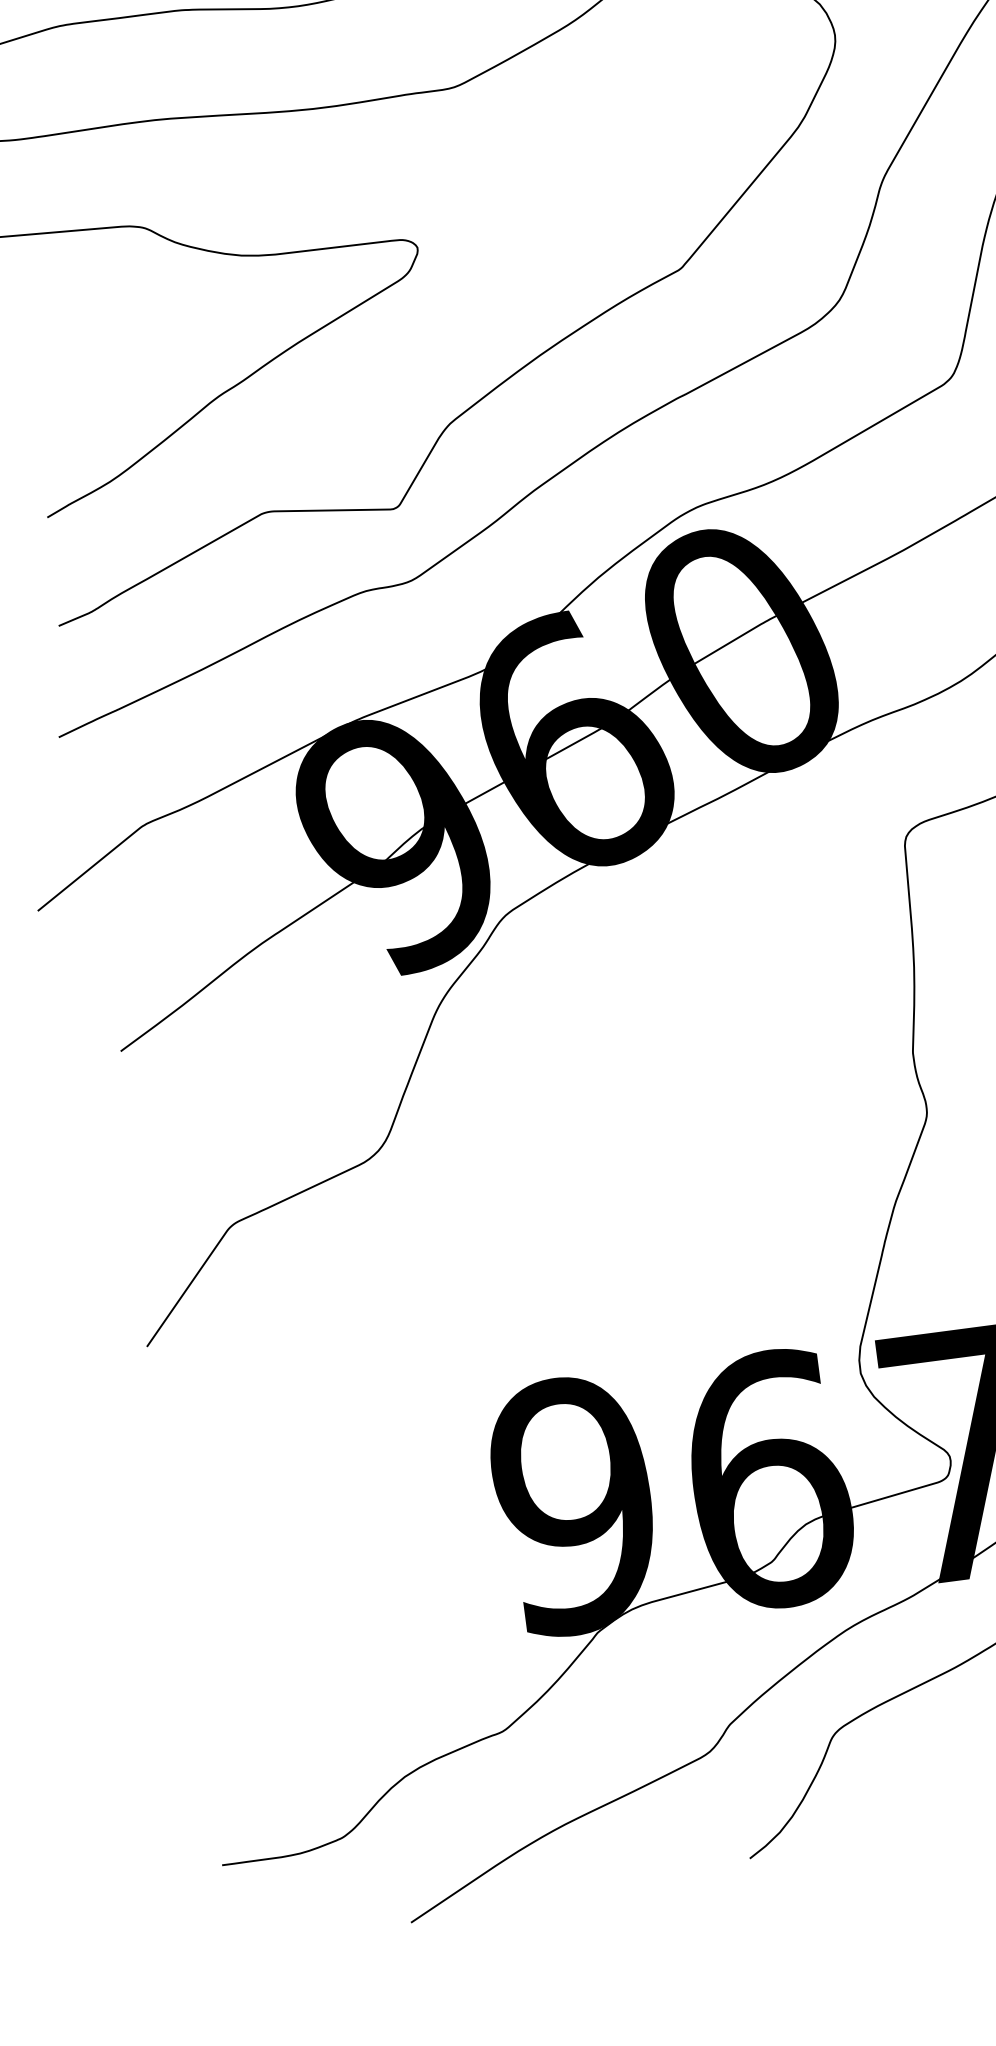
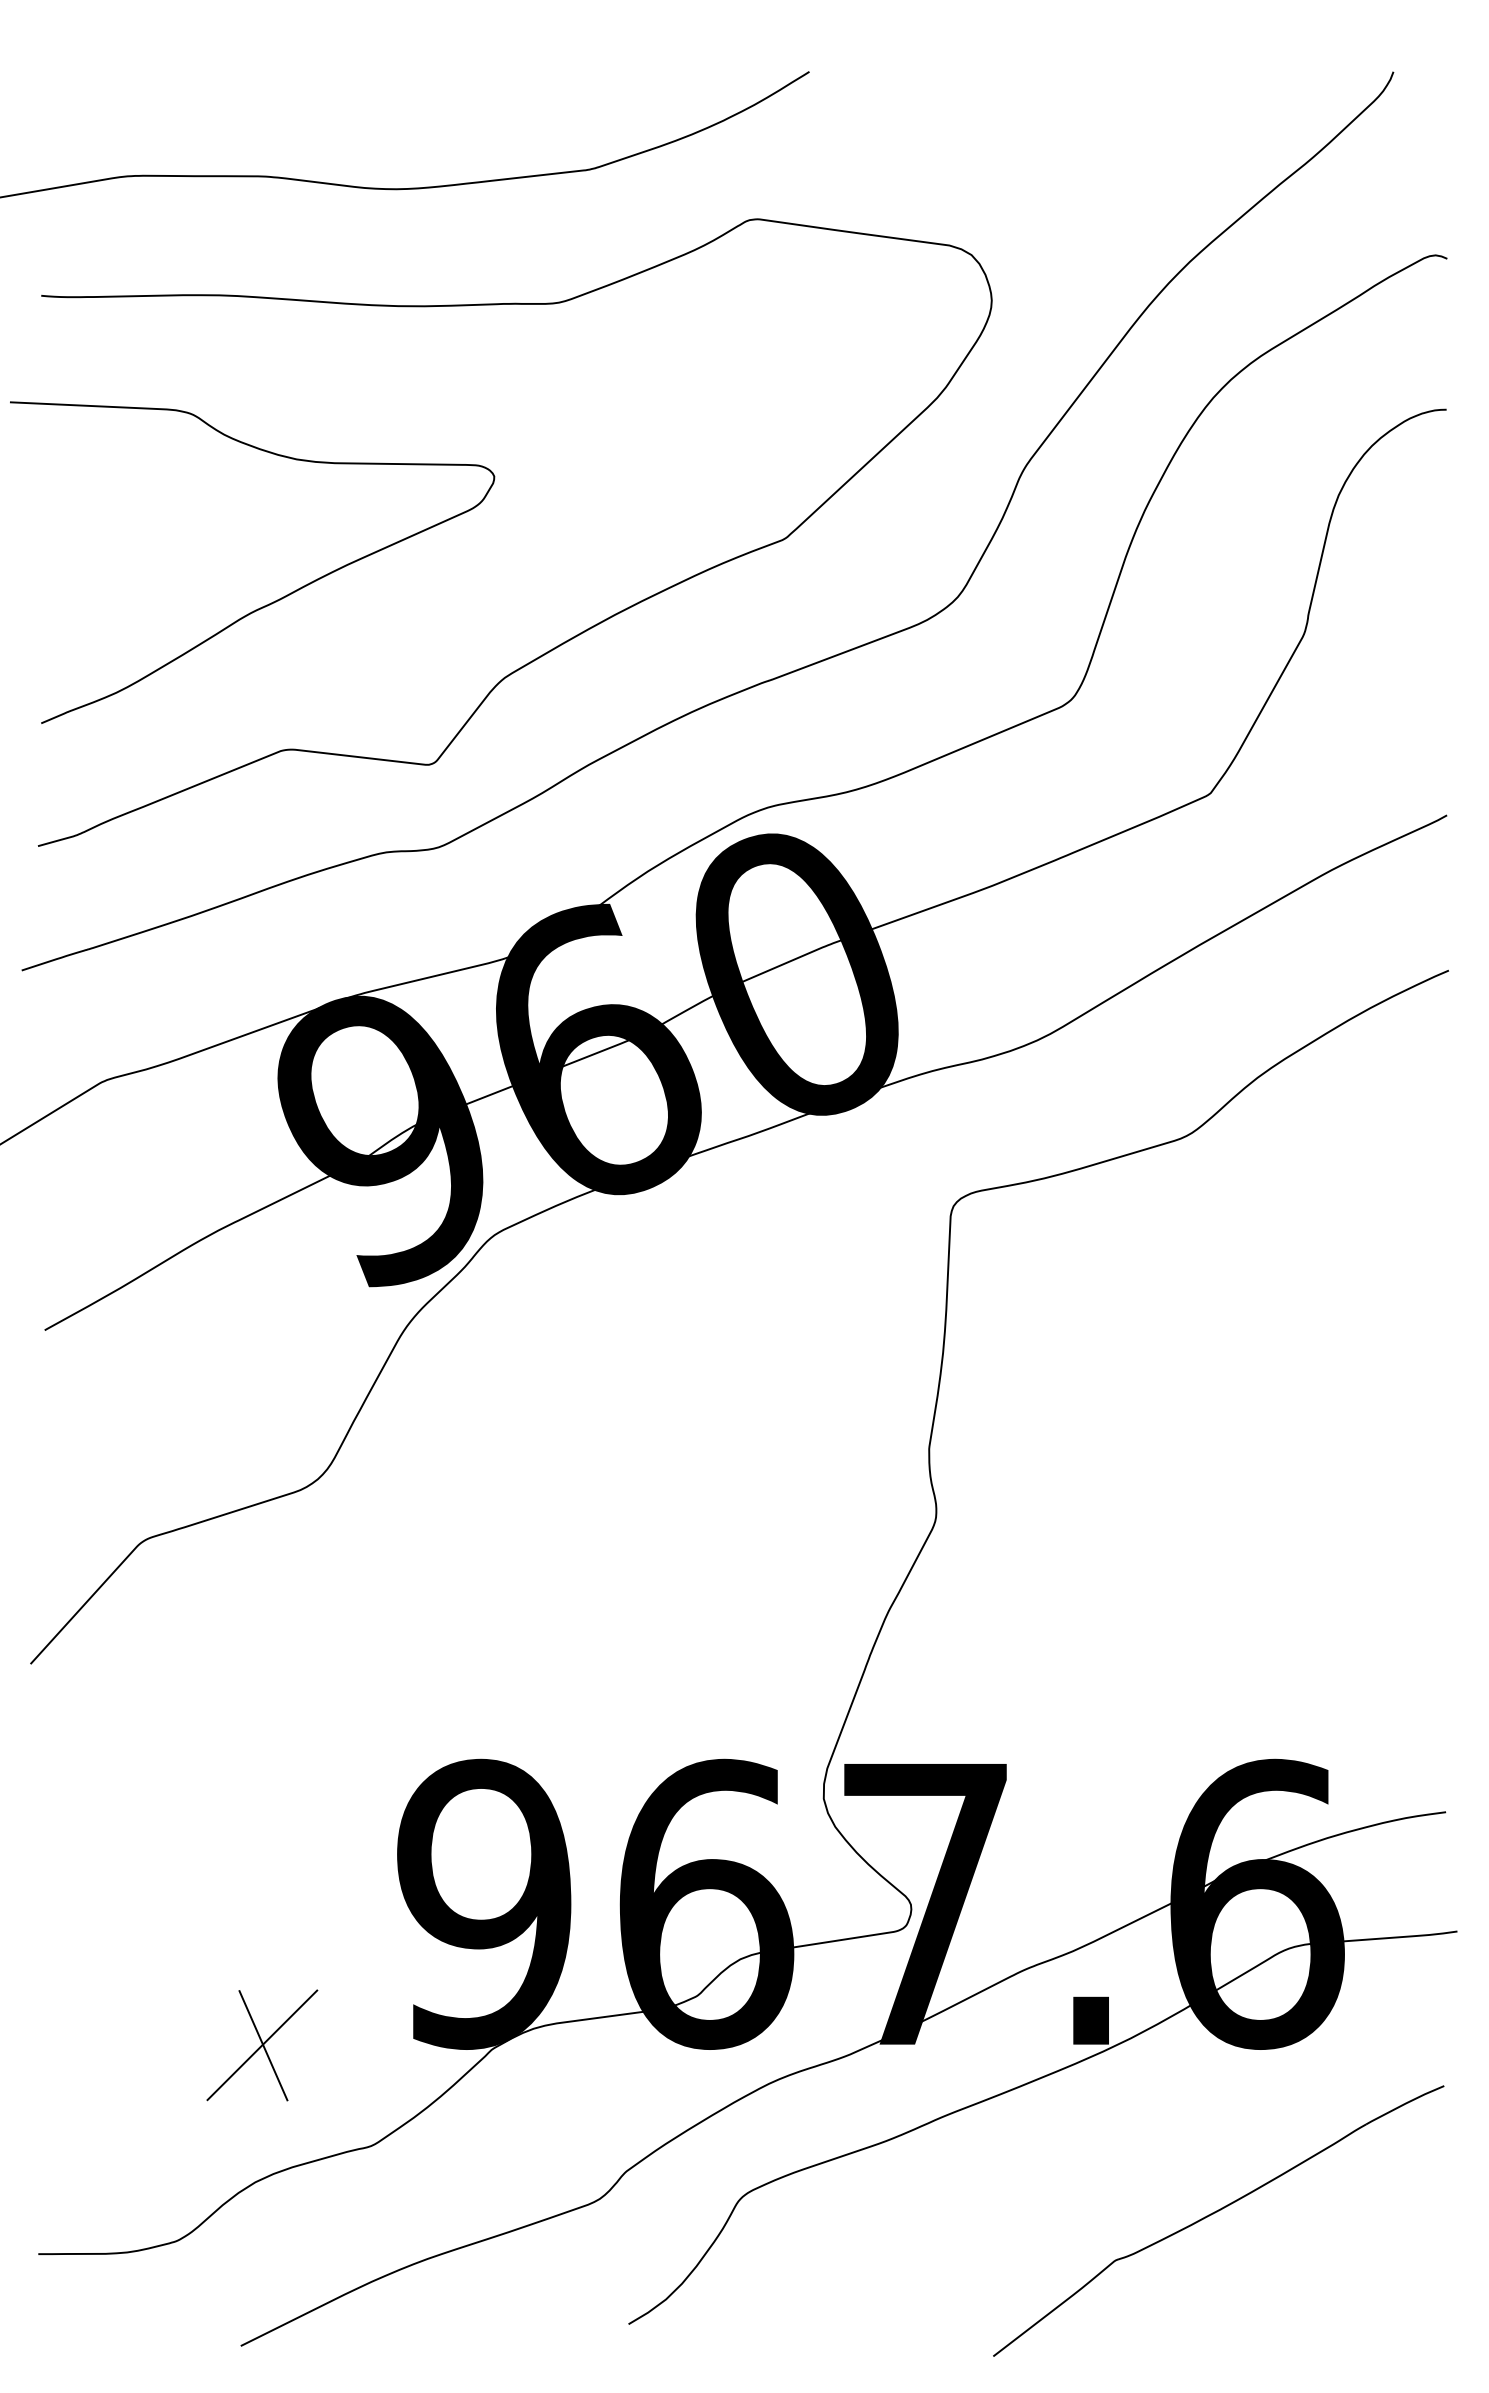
part: (395, 1655) -> (262, 2045), added

